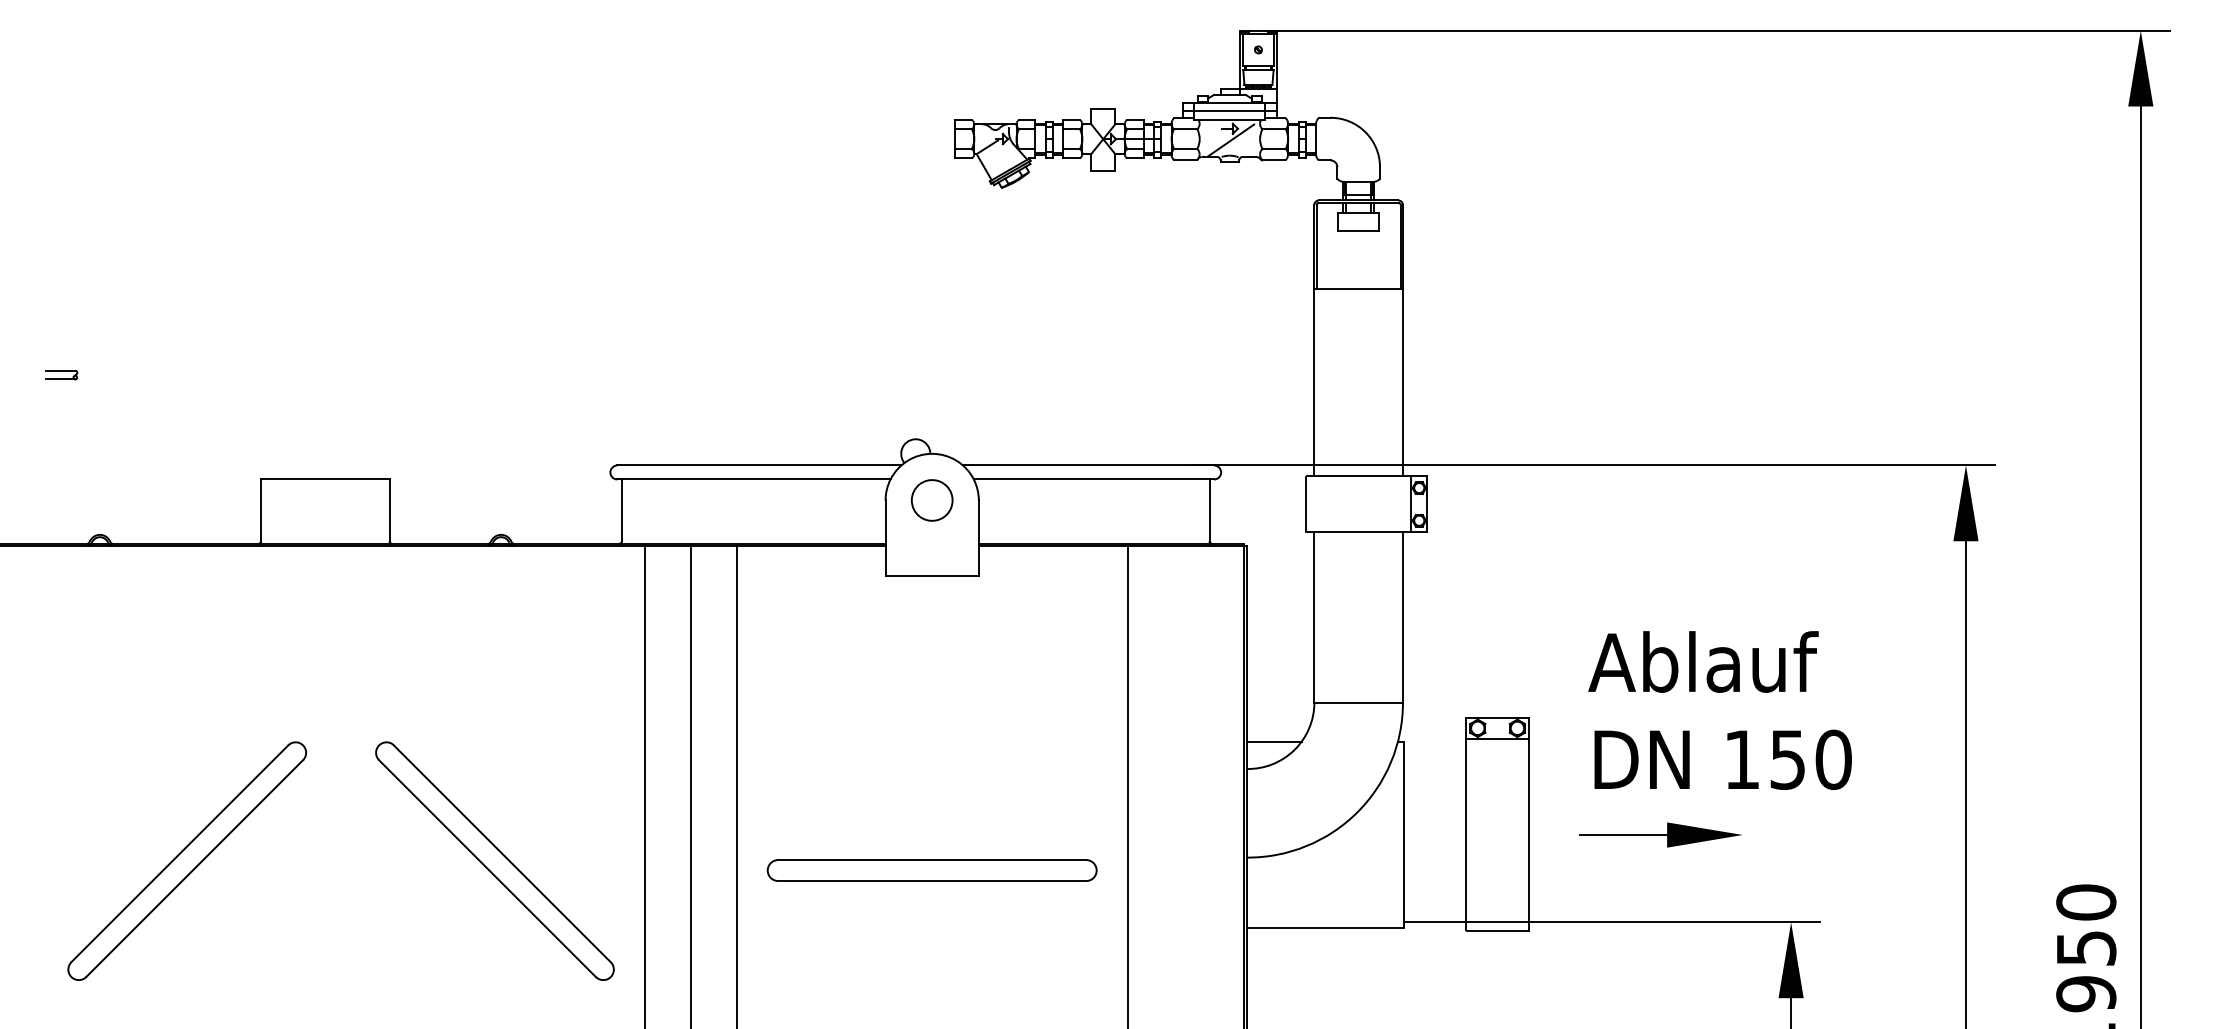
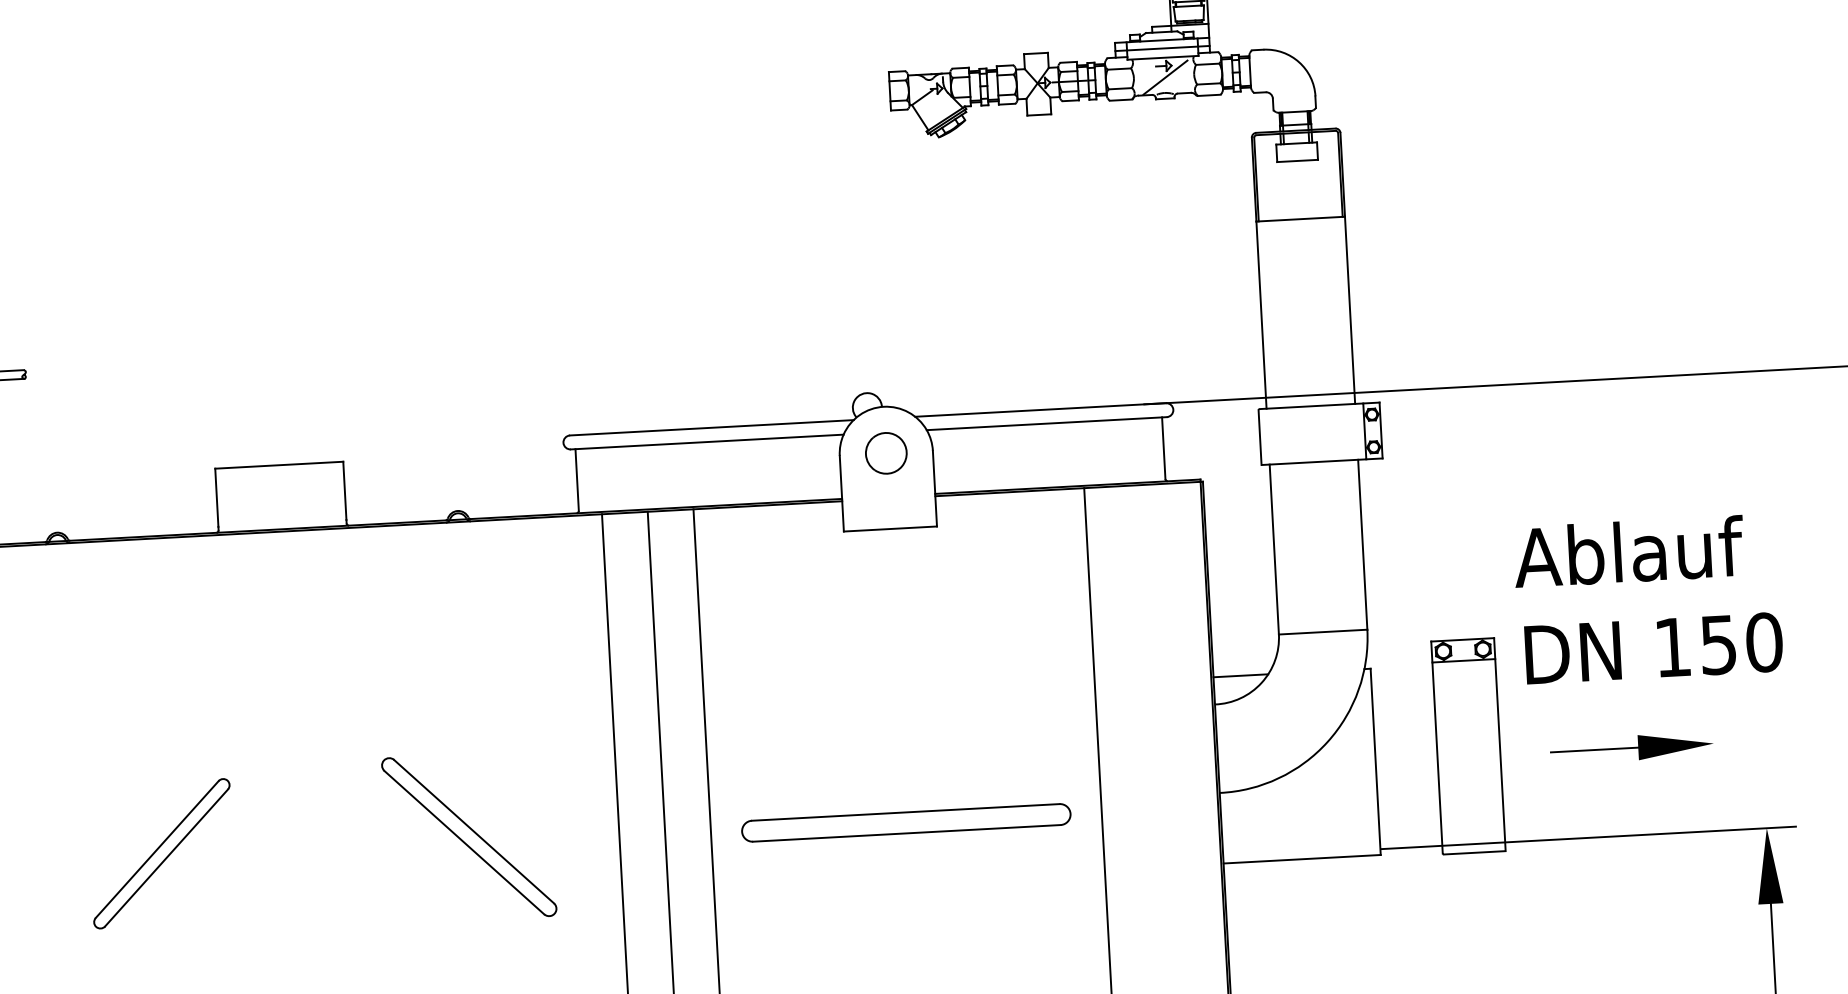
text: (1719, 710) -> (1647, 599), moved
part: (186, 860) -> (161, 853), size x0.6
part: (494, 860) -> (468, 836), size x0.7

